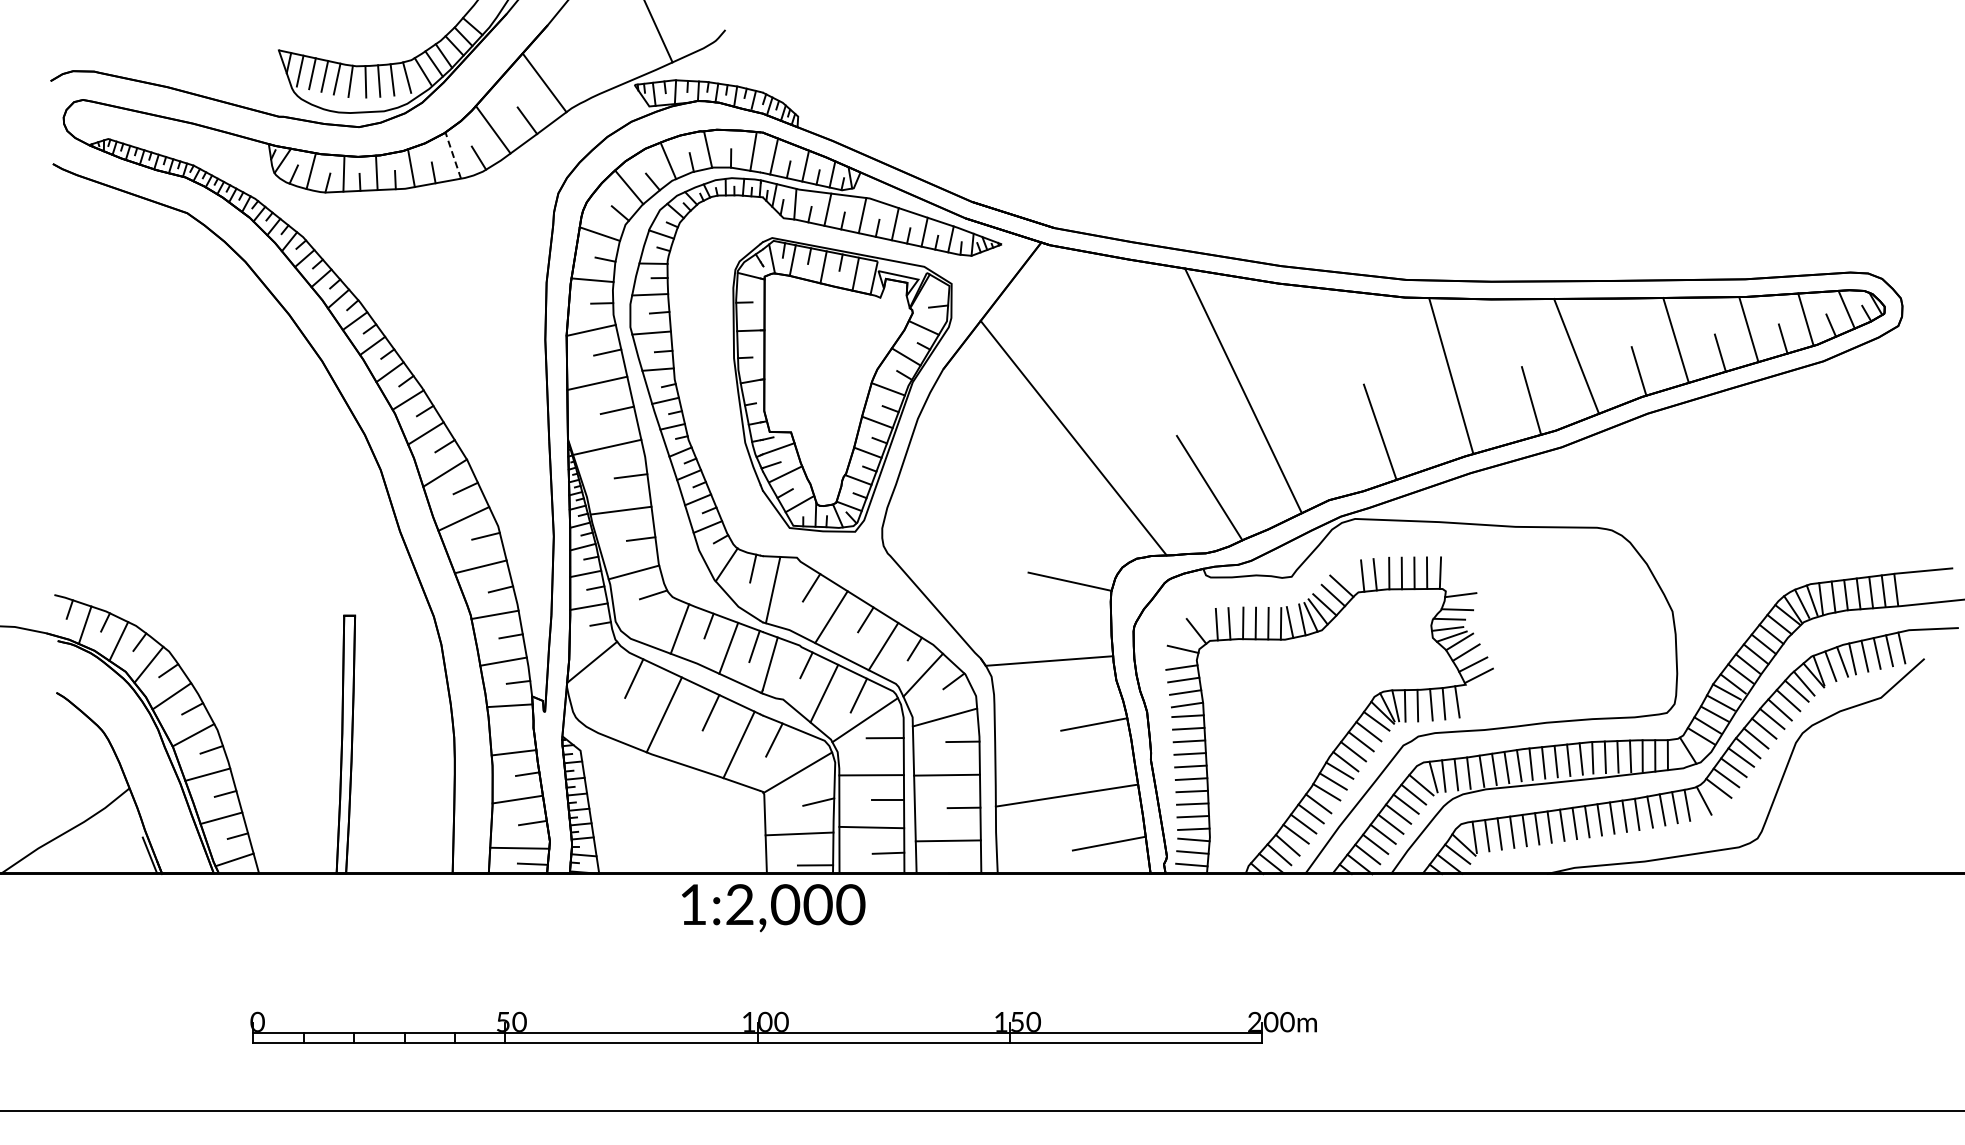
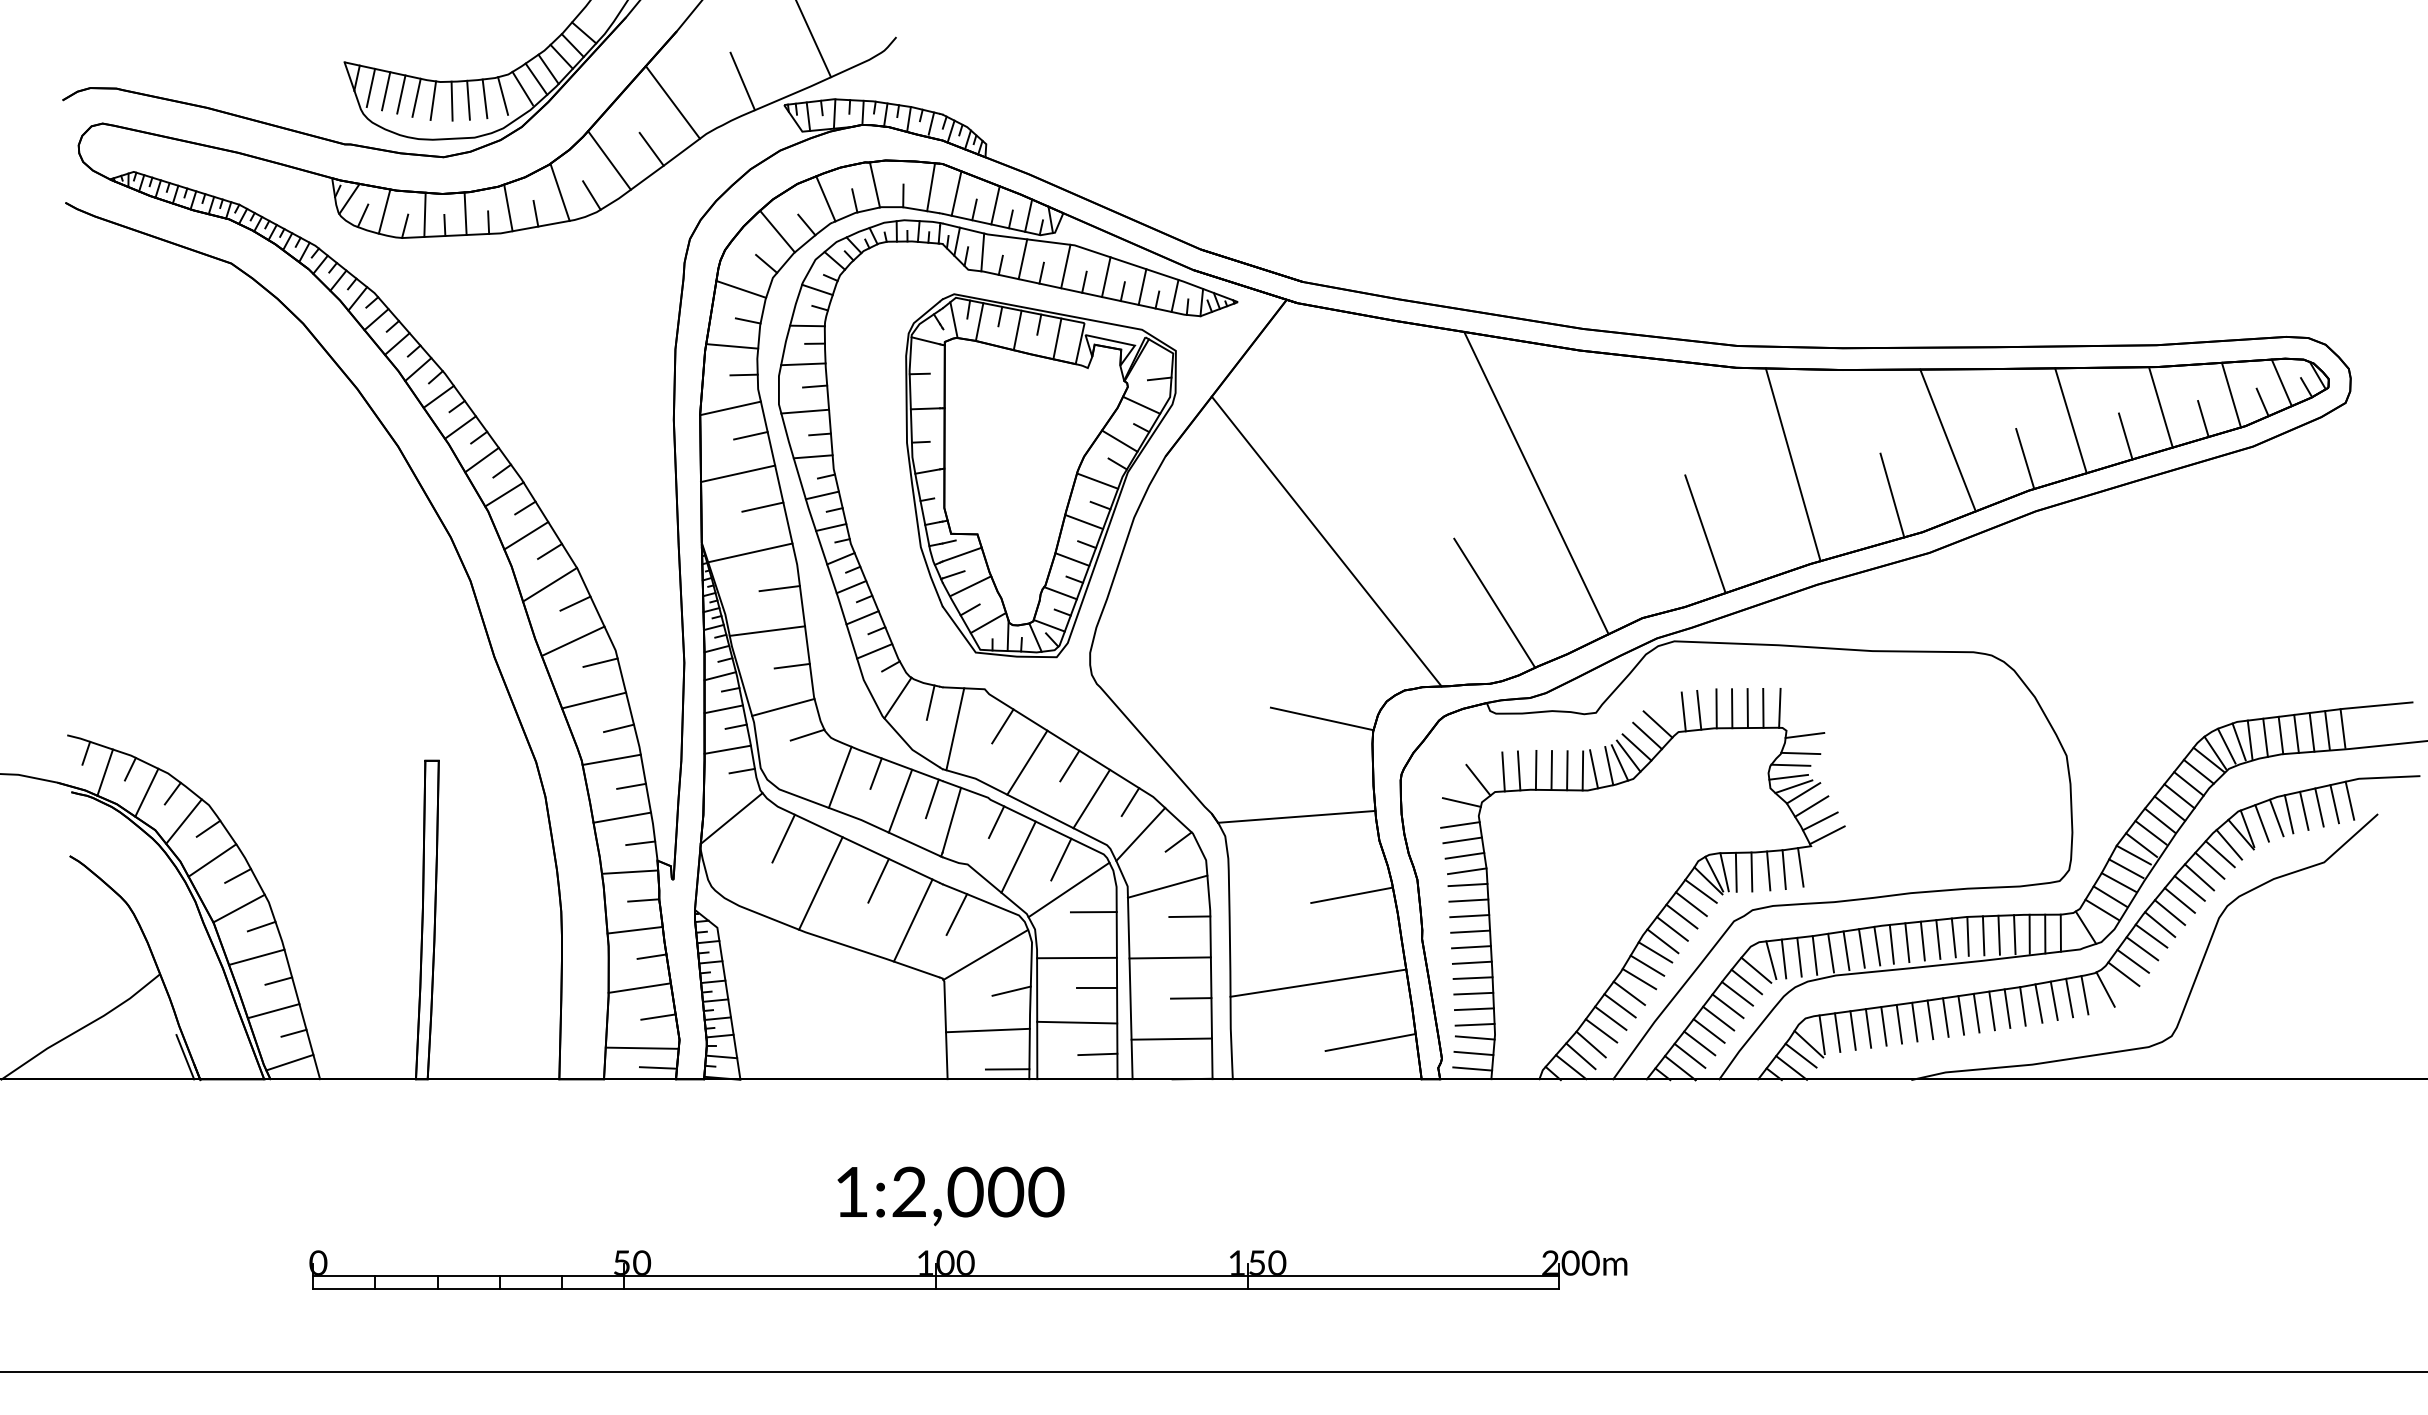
line: (600, 65) -> (742, 81), added
line: (453, 155) -> (560, 192), dashed -> solid
line: (520, 728) -> (643, 900), added
text: (773, 908) -> (950, 1196), moved

